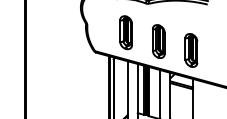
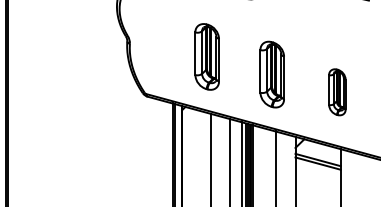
part: (191, 50) -> (337, 92), size x0.7

